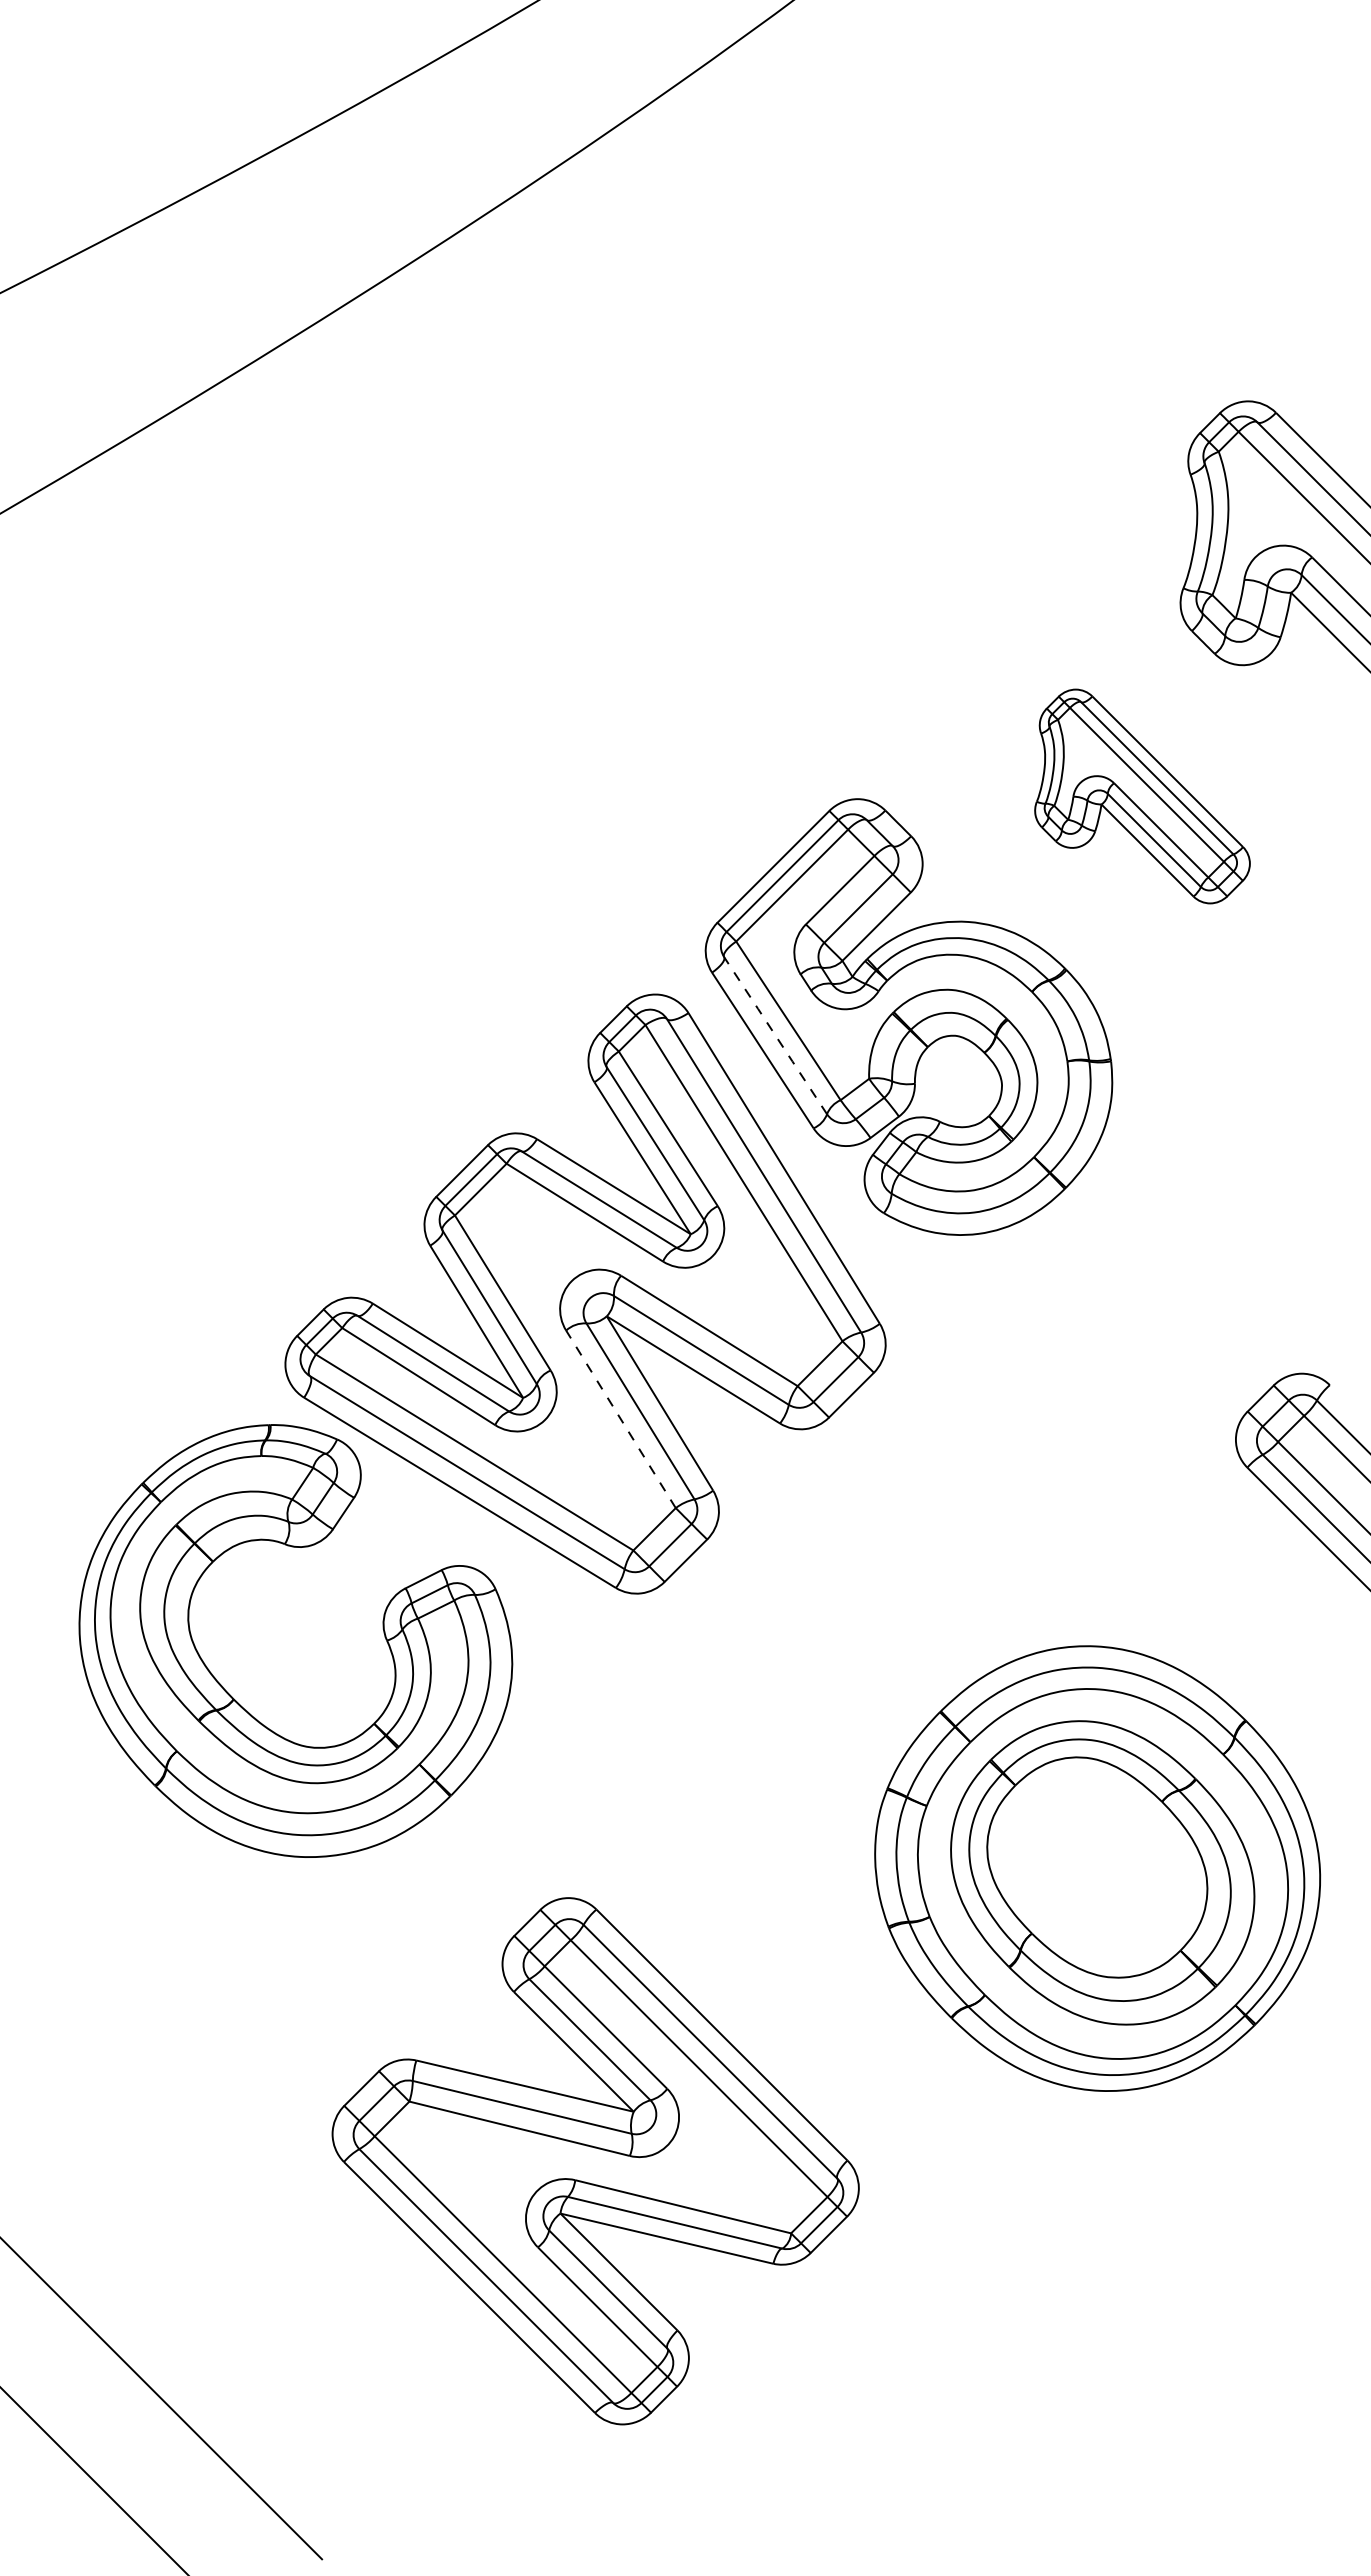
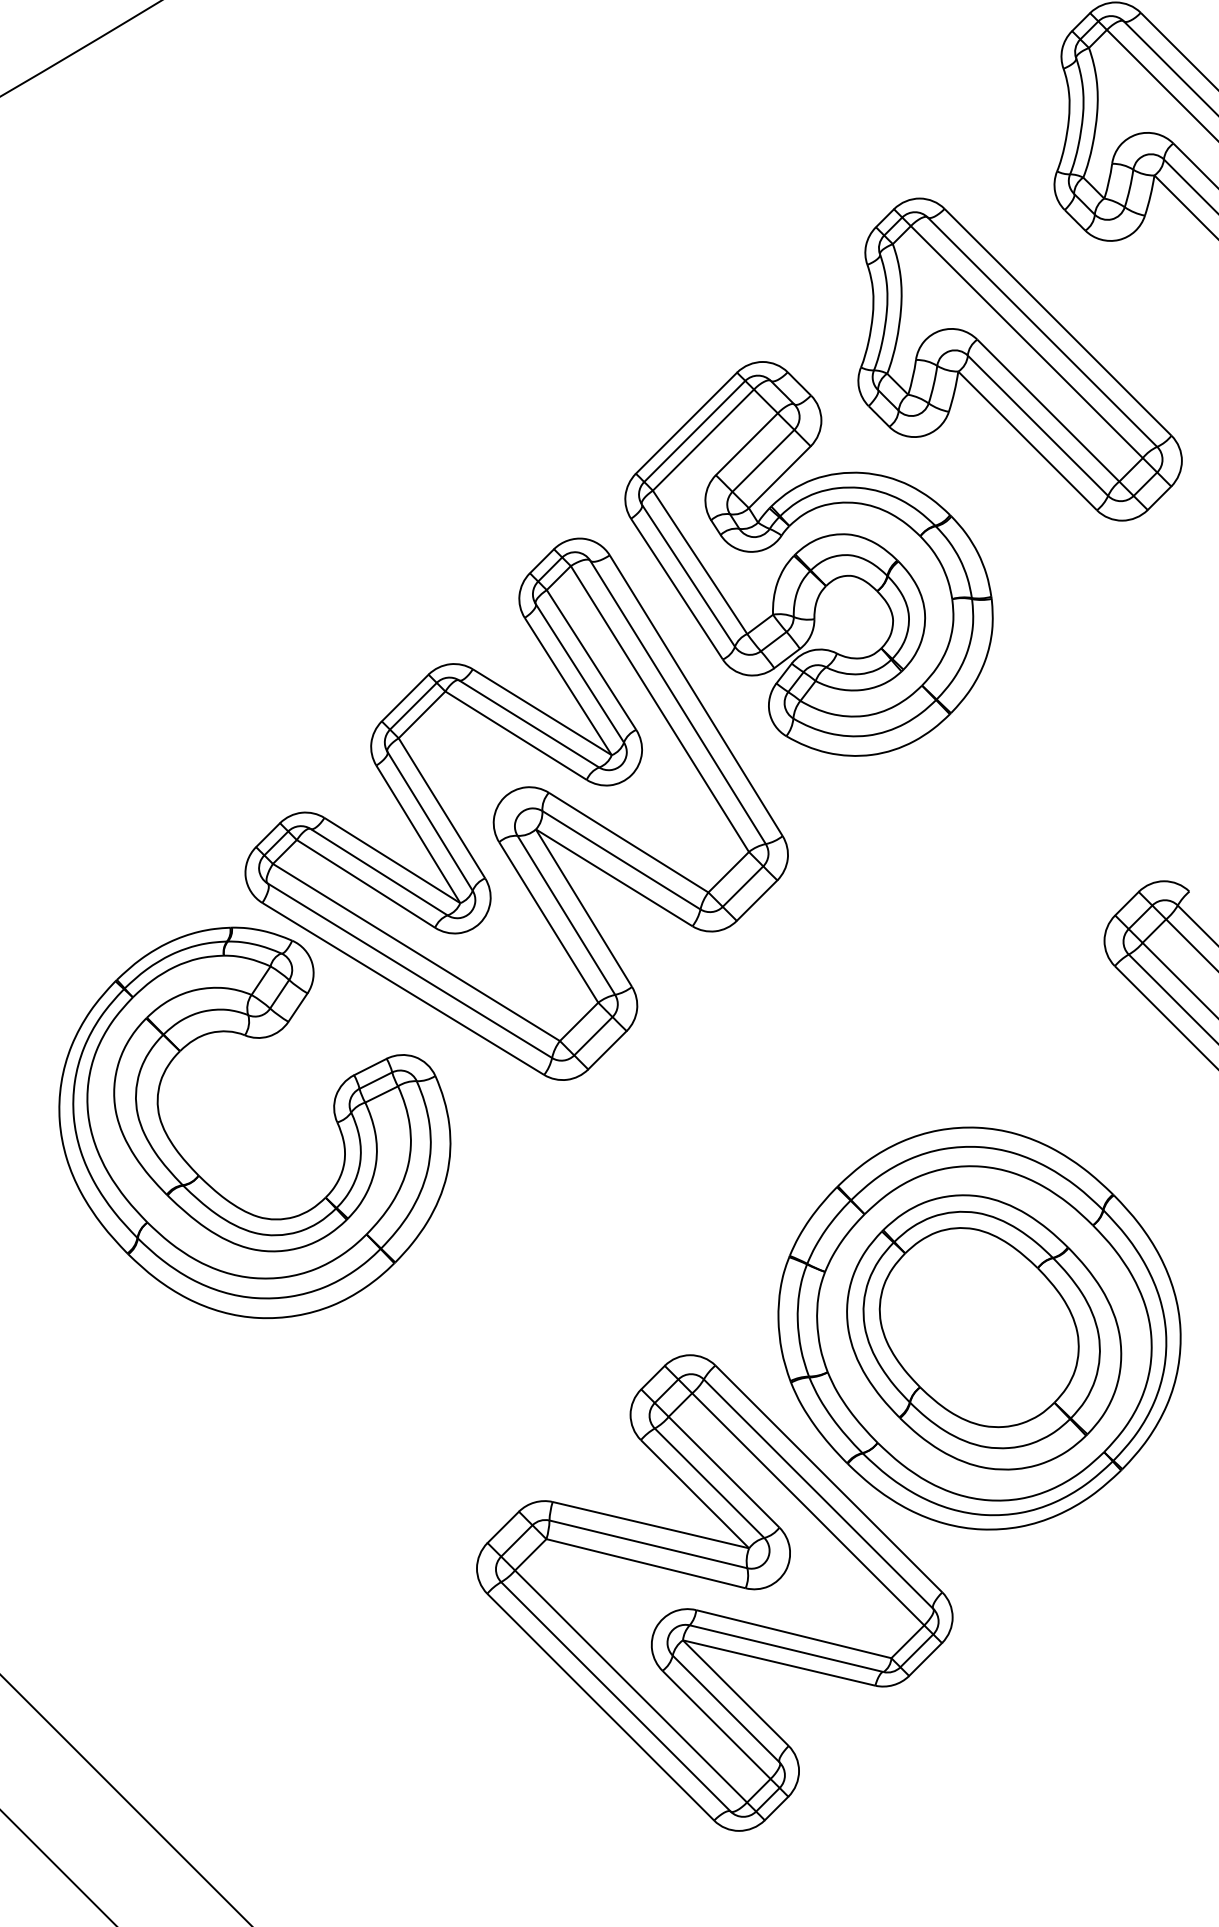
part: (1142, 796) -> (1020, 359), size x1.67
line: (775, 1035) -> (688, 575), dashed -> solid
line: (620, 1418) -> (548, 921), dashed -> solid
part: (595, 2161) -> (714, 1593), moved

